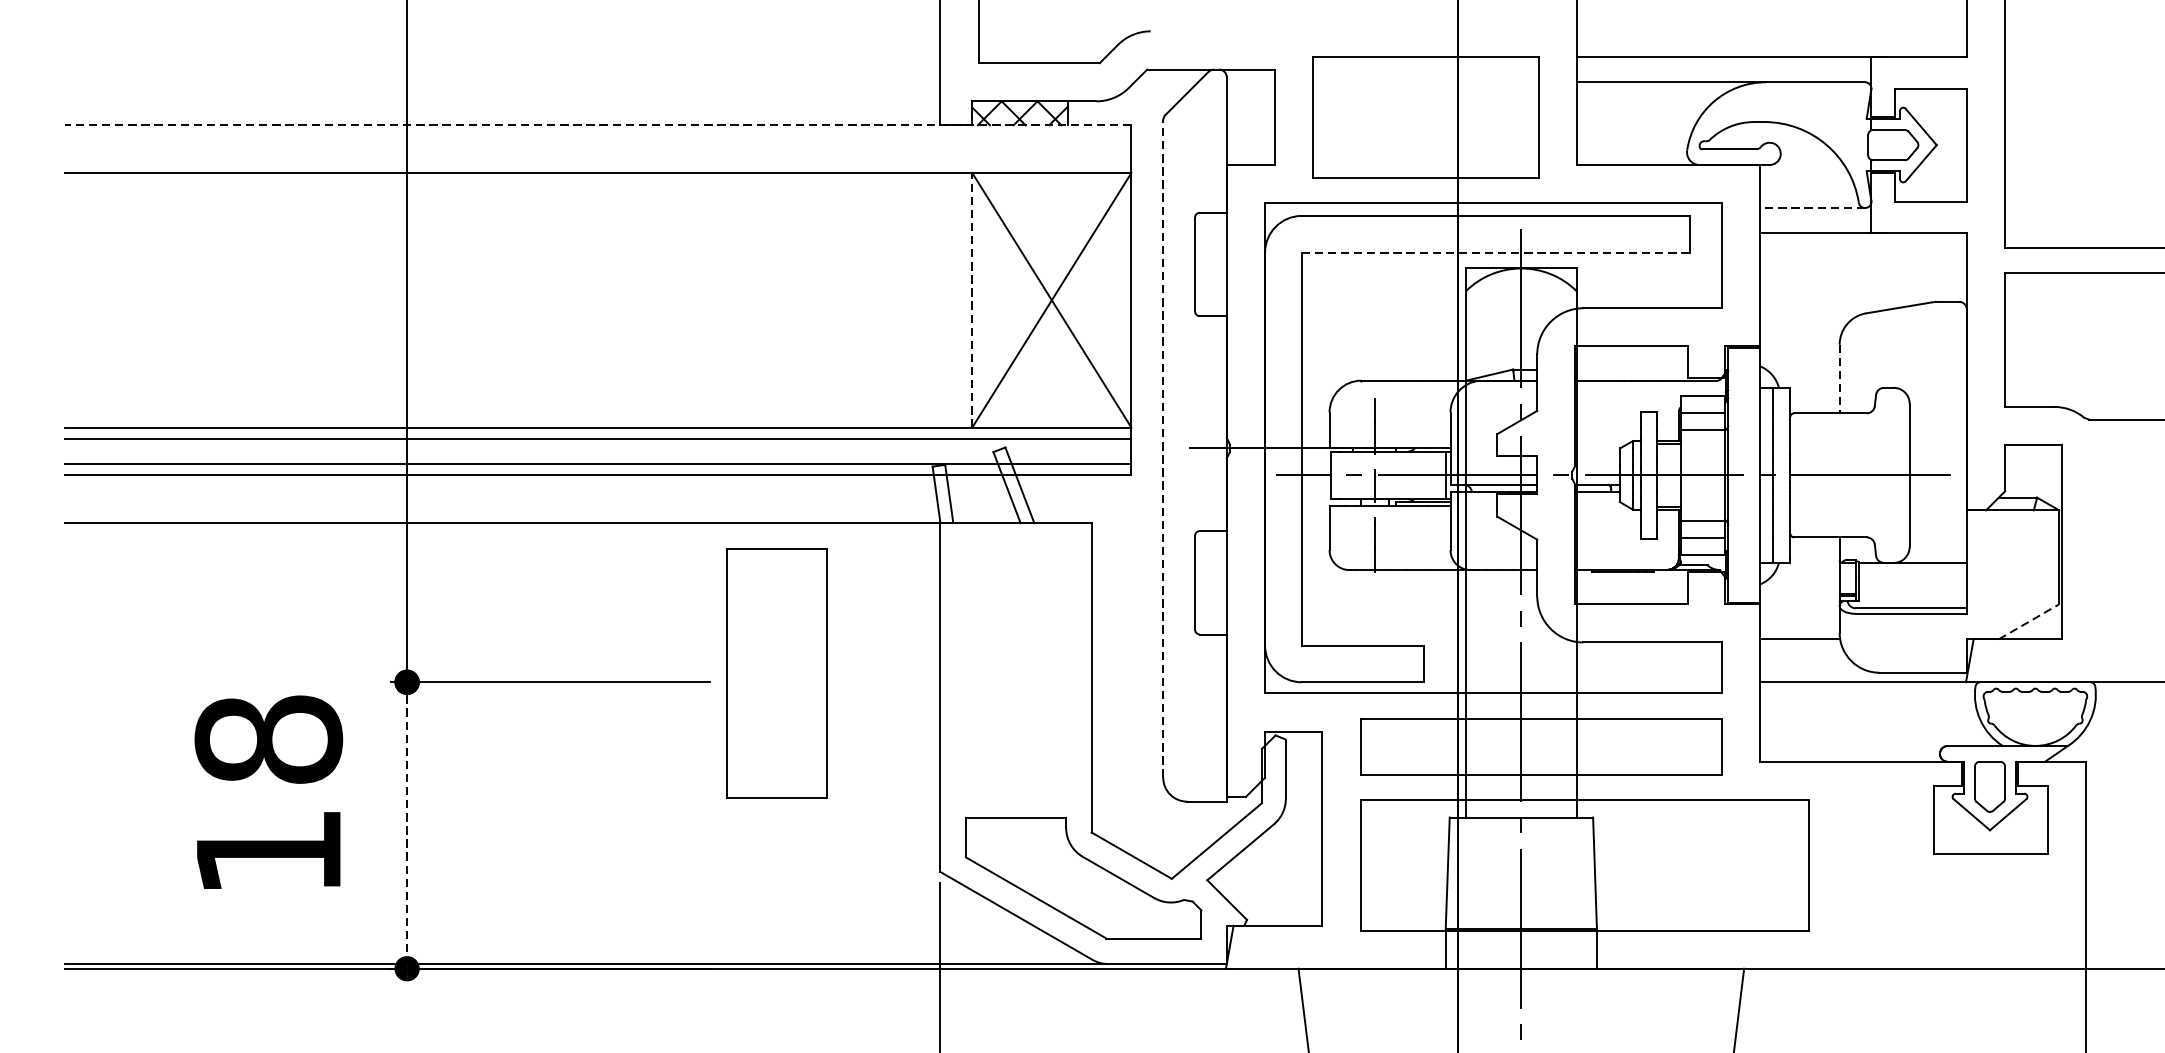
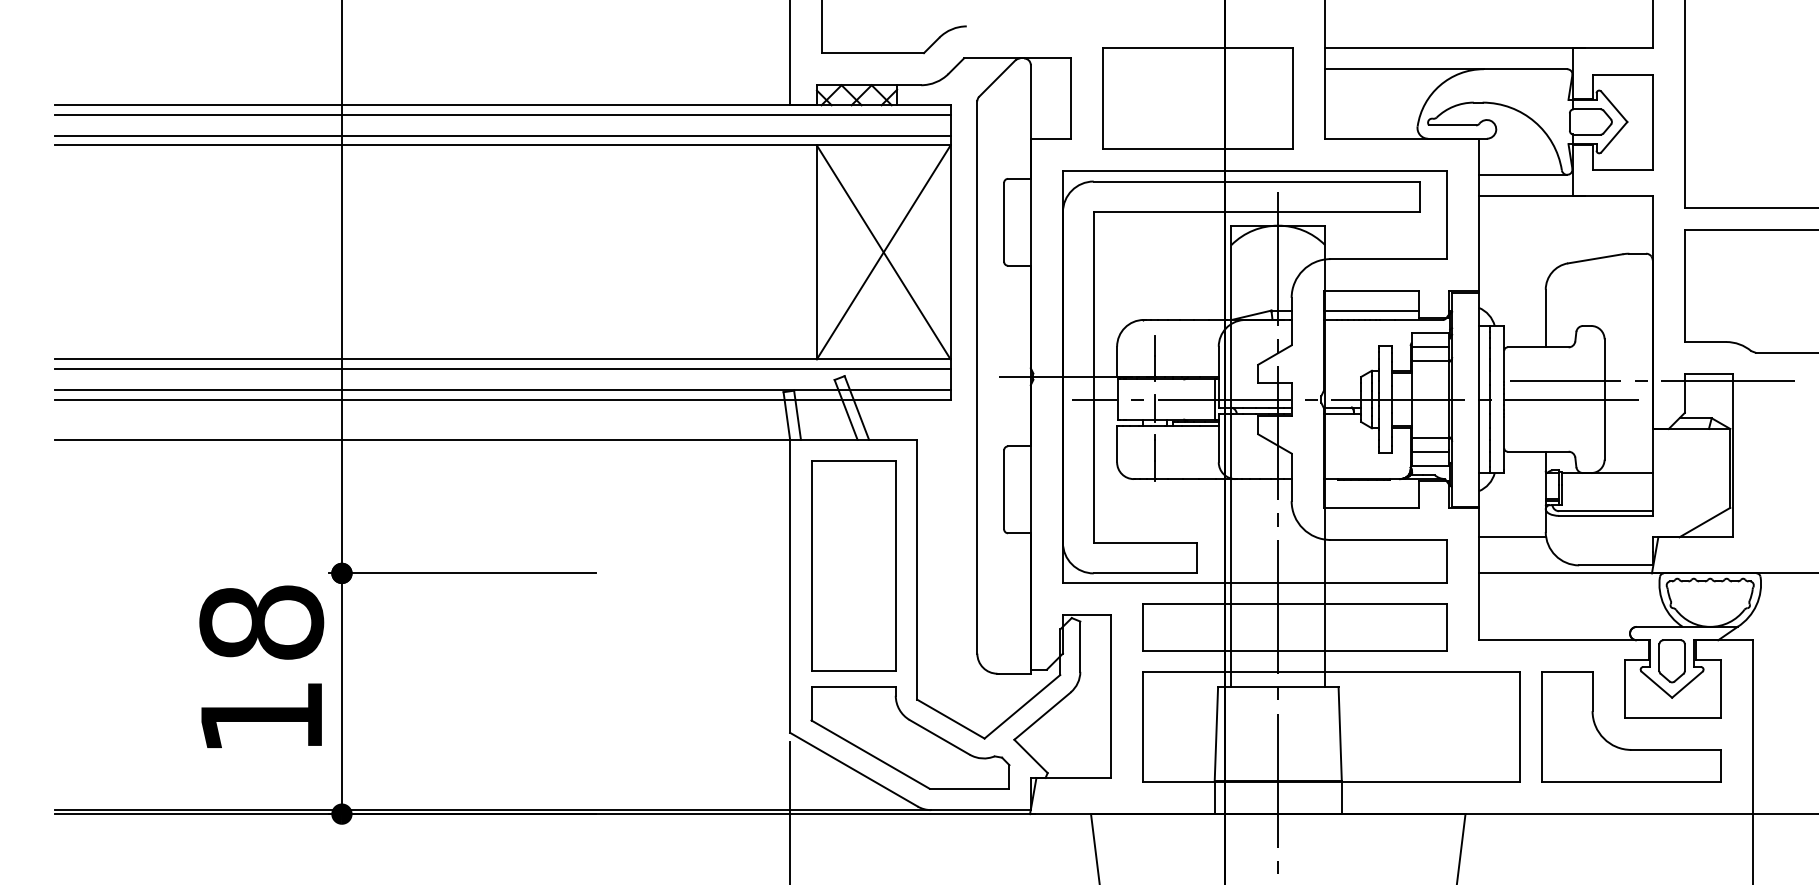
line: (598, 125) -> (502, 105), dashed -> solid
line: (598, 136) -> (502, 114), added
line: (598, 162) -> (502, 136), added
line: (1811, 207) -> (1522, 174), dashed -> solid
line: (1496, 252) -> (1257, 212), dashed -> solid
line: (971, 300) -> (816, 252), dashed -> solid
line: (1631, 369) -> (1370, 310), added
line: (1839, 378) -> (1545, 318), dashed -> solid
line: (1163, 447) -> (977, 376), dashed -> solid
line: (1966, 452) -> (1652, 380), added
line: (2029, 621) -> (1705, 522), dashed -> solid
part: (776, 672) -> (853, 565), moved
text: (268, 791) -> (261, 666), moved
line: (406, 826) -> (341, 694), dashed -> solid
part: (1938, 890) -> (1628, 748), added

